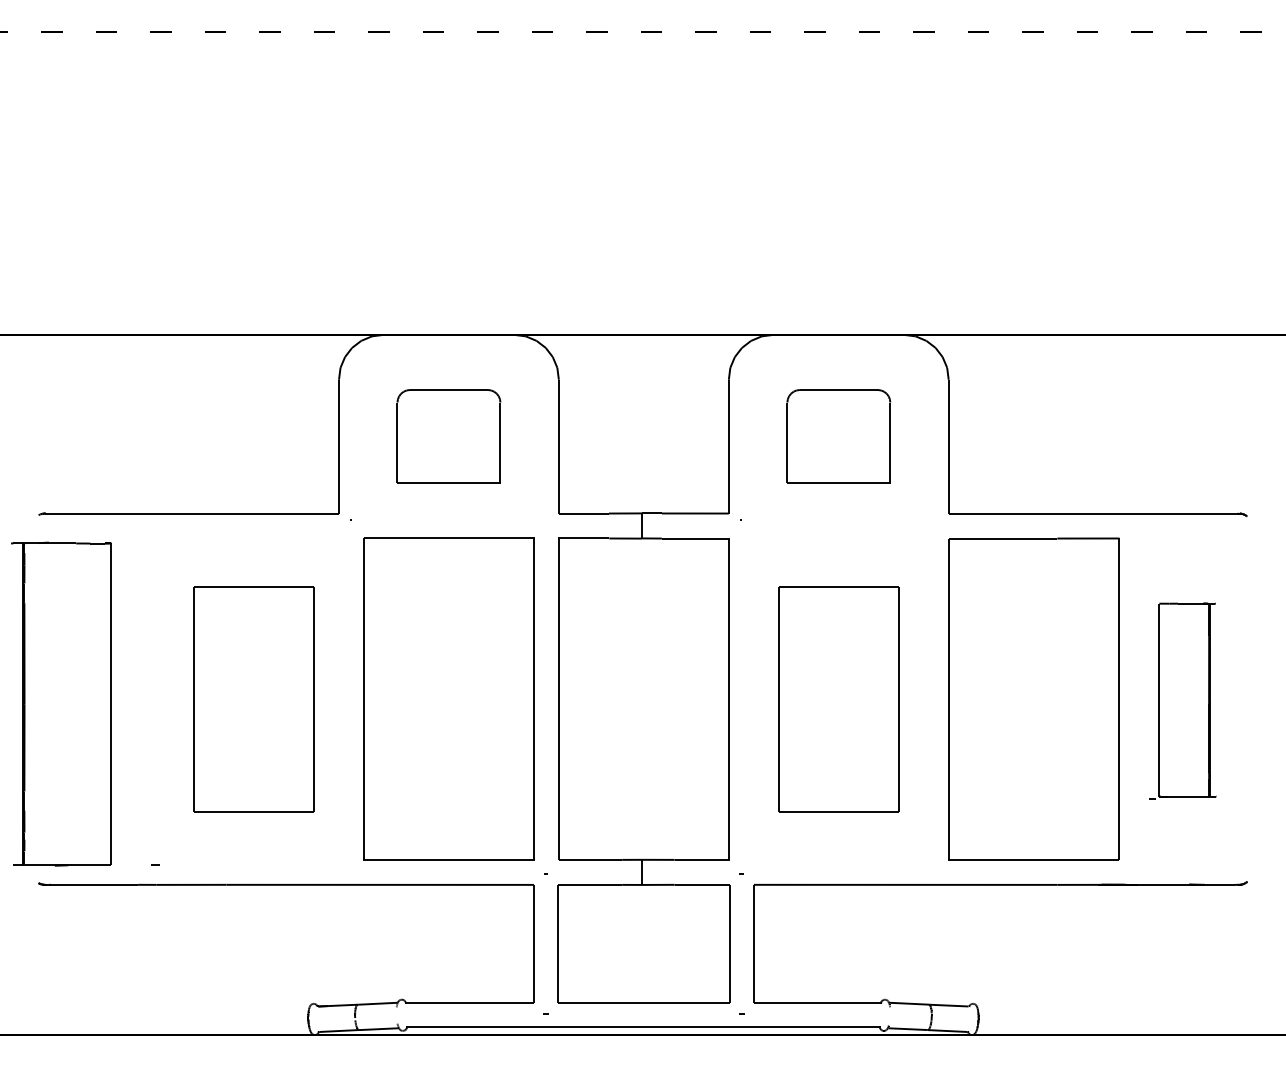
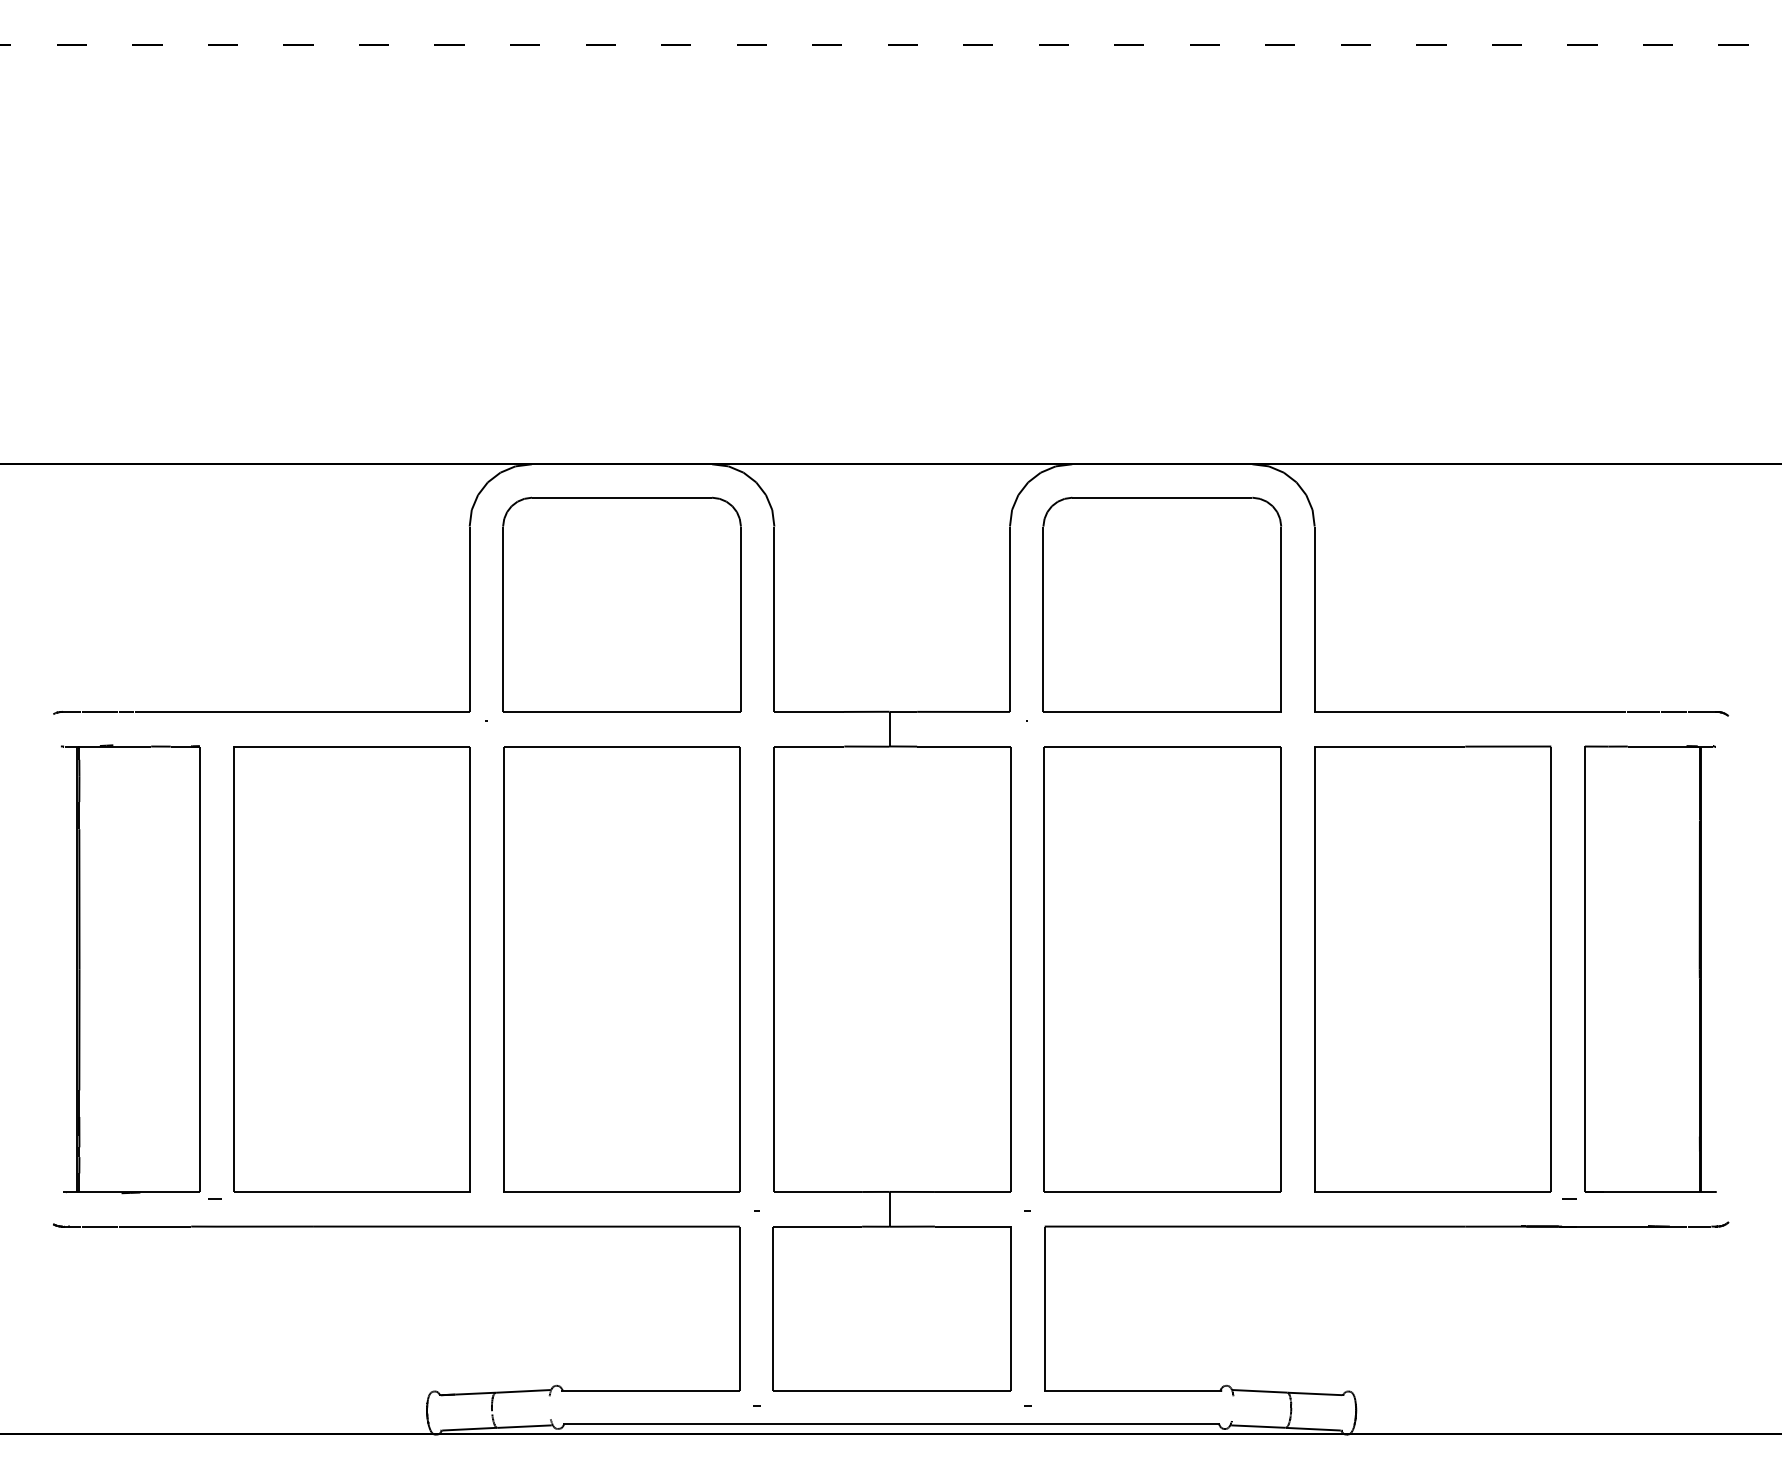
part: (448, 436) -> (621, 605), size x1.67
part: (838, 436) -> (1161, 605), size x1.67
part: (253, 698) -> (351, 968), size x1.43
part: (838, 699) -> (1161, 969), size x1.43
part: (1182, 701) -> (1638, 972), size x1.67
part: (61, 703) -> (130, 968), moved

